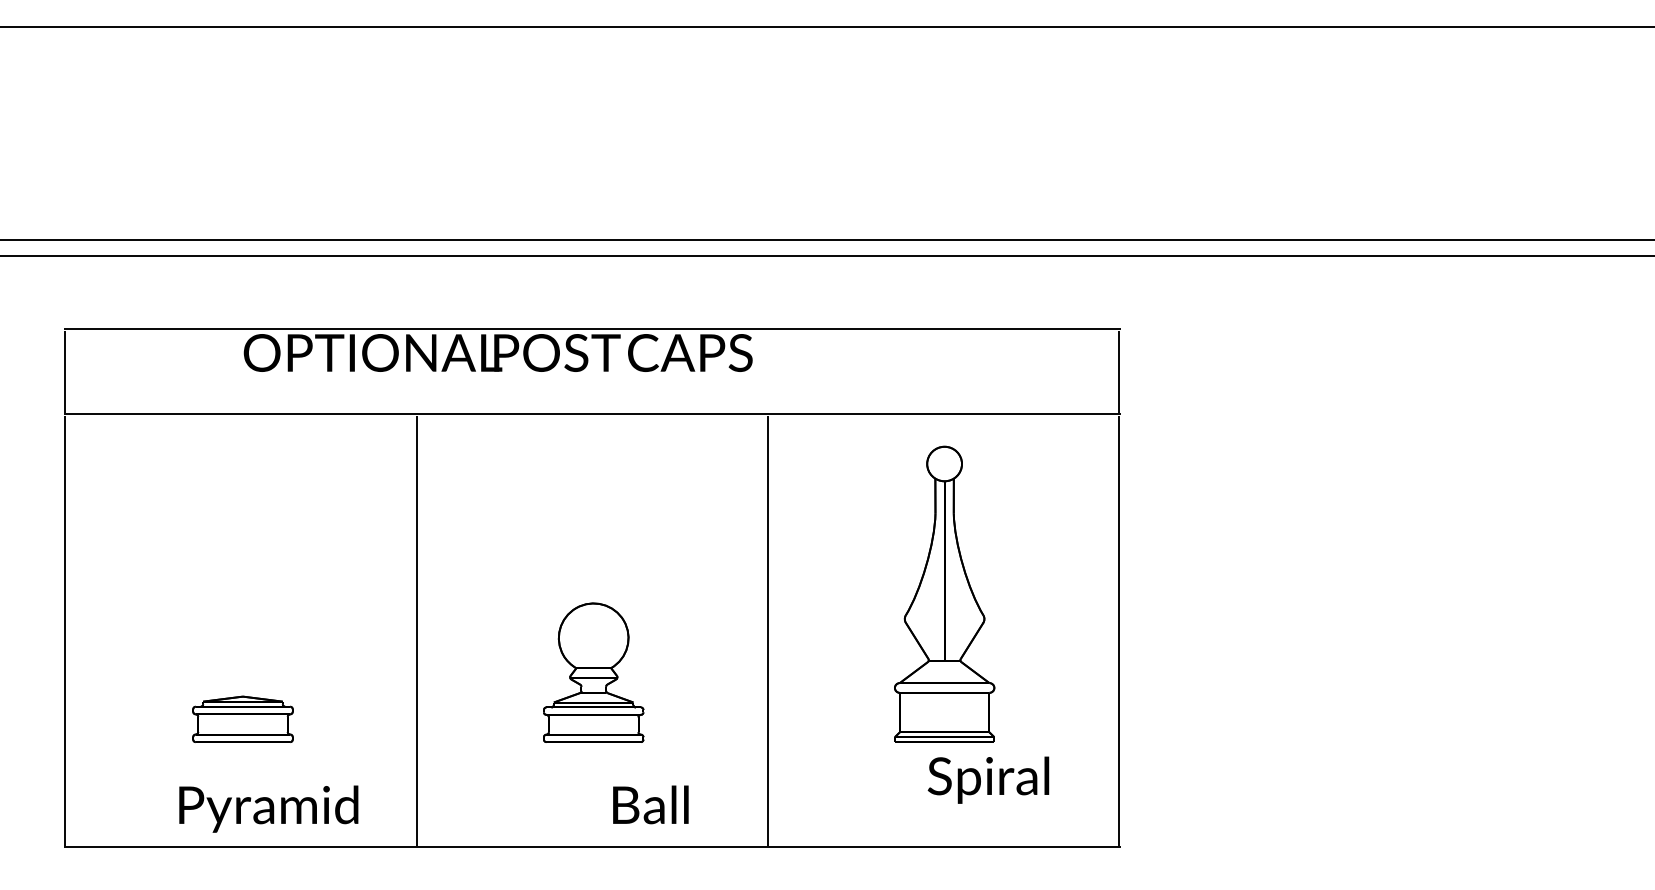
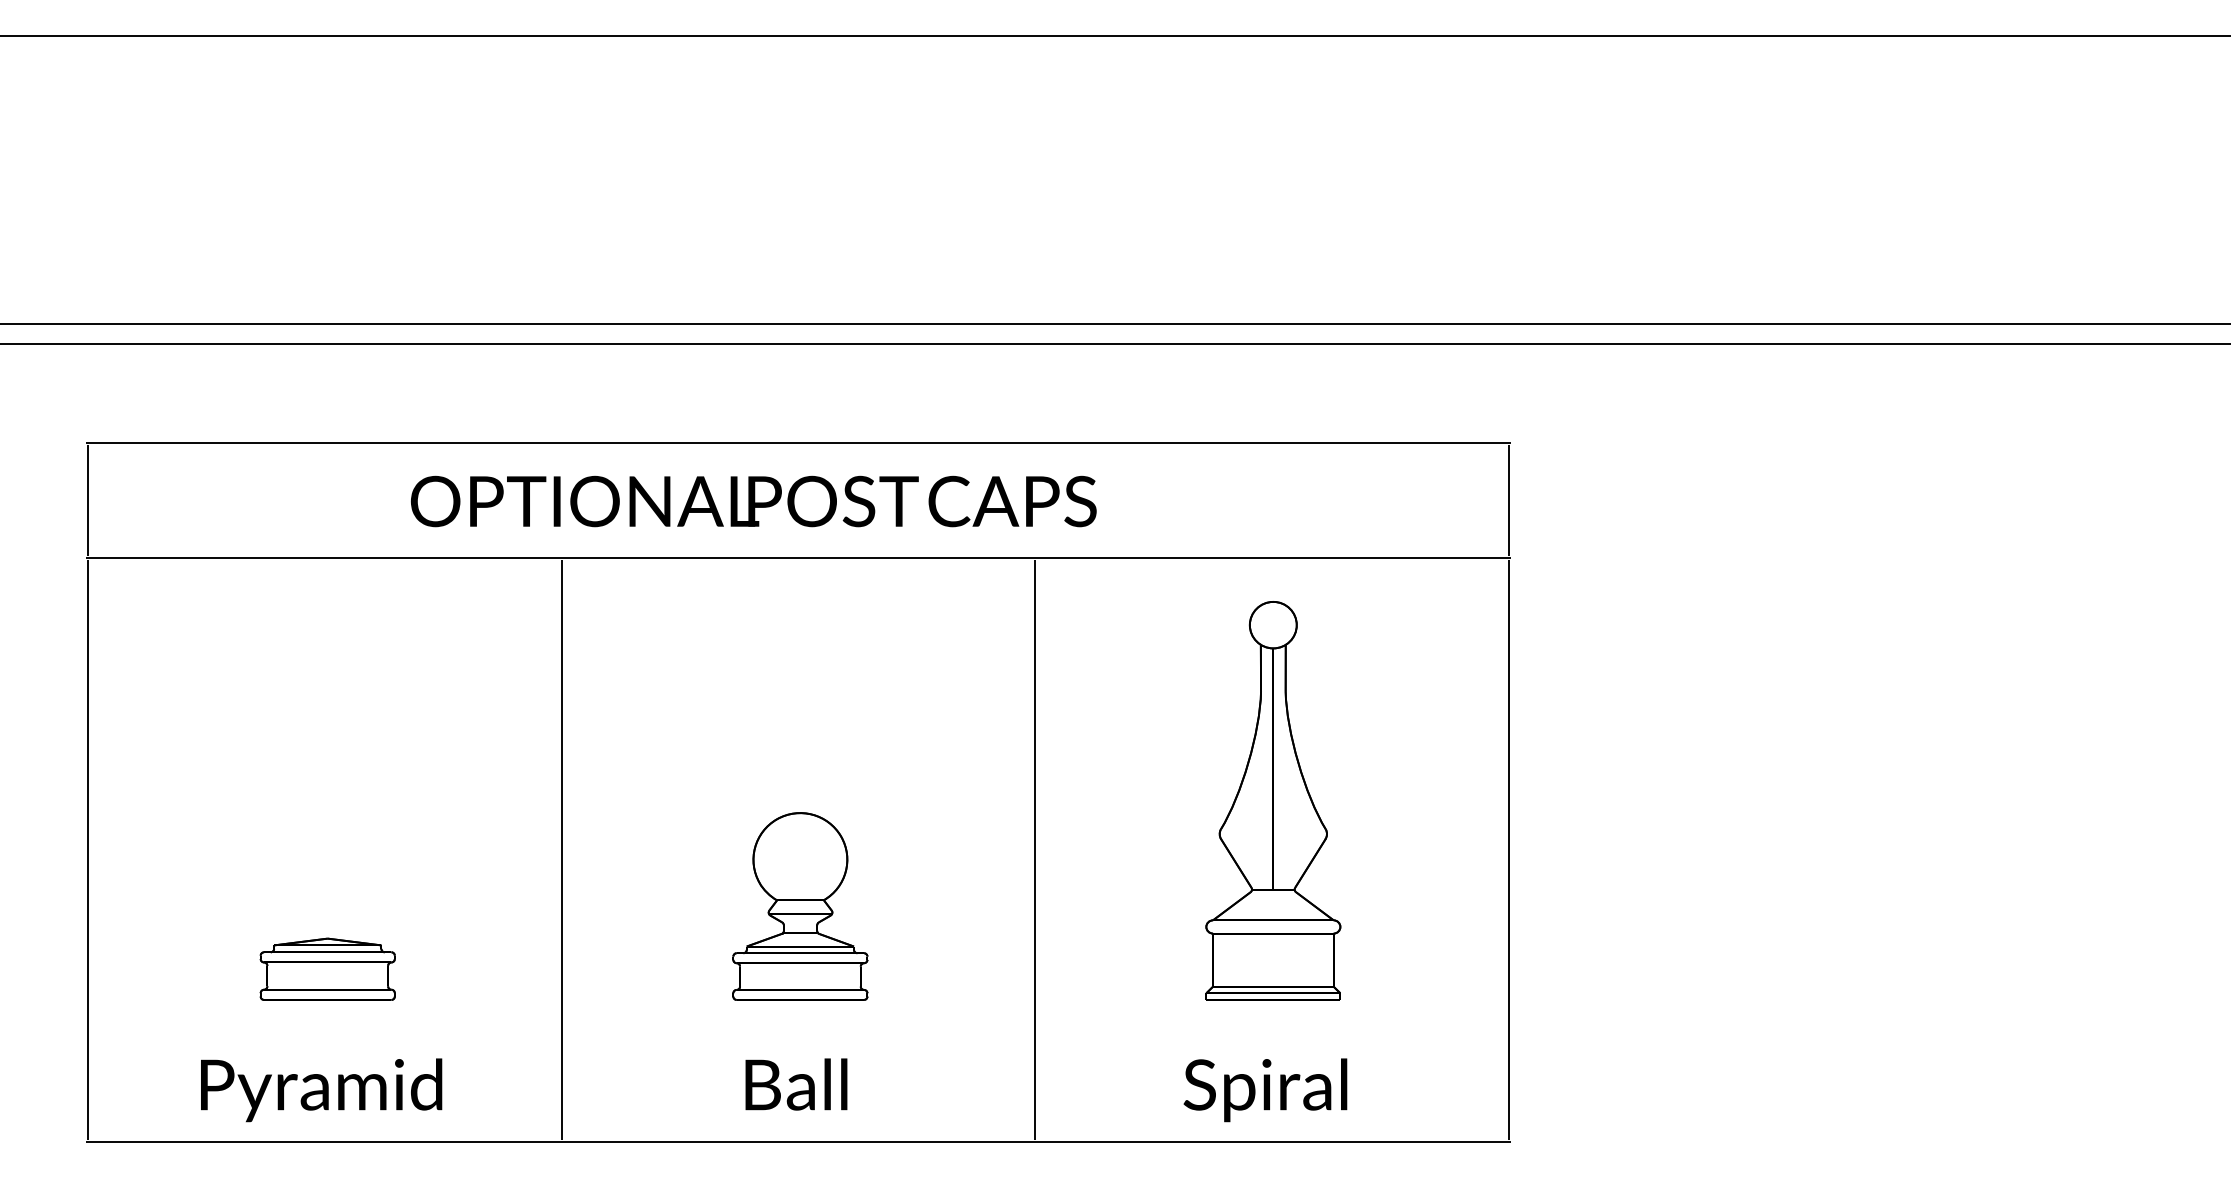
text: (498, 352) -> (753, 501), moved
text: (988, 780) -> (1265, 1090), moved
text: (650, 804) -> (796, 1084), moved
text: (268, 809) -> (321, 1090), moved

